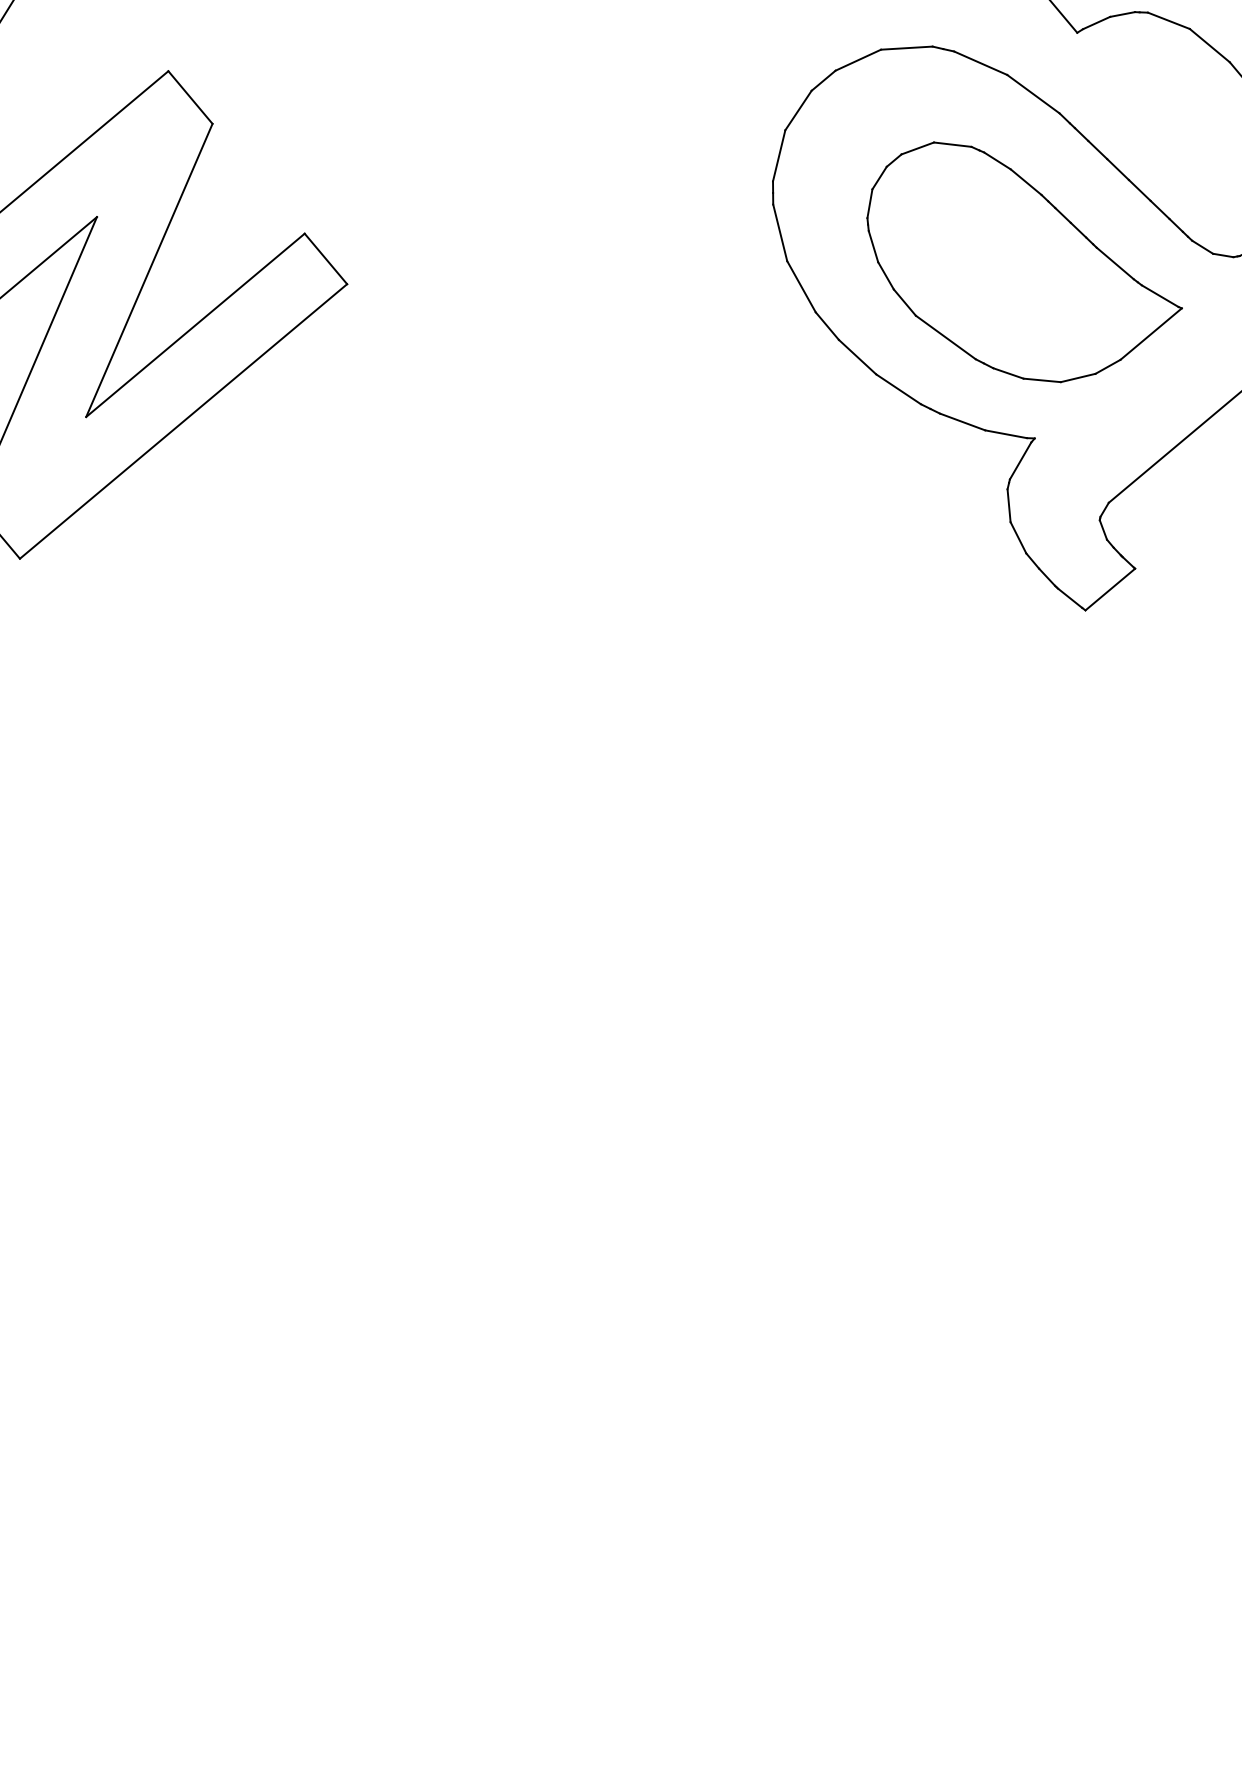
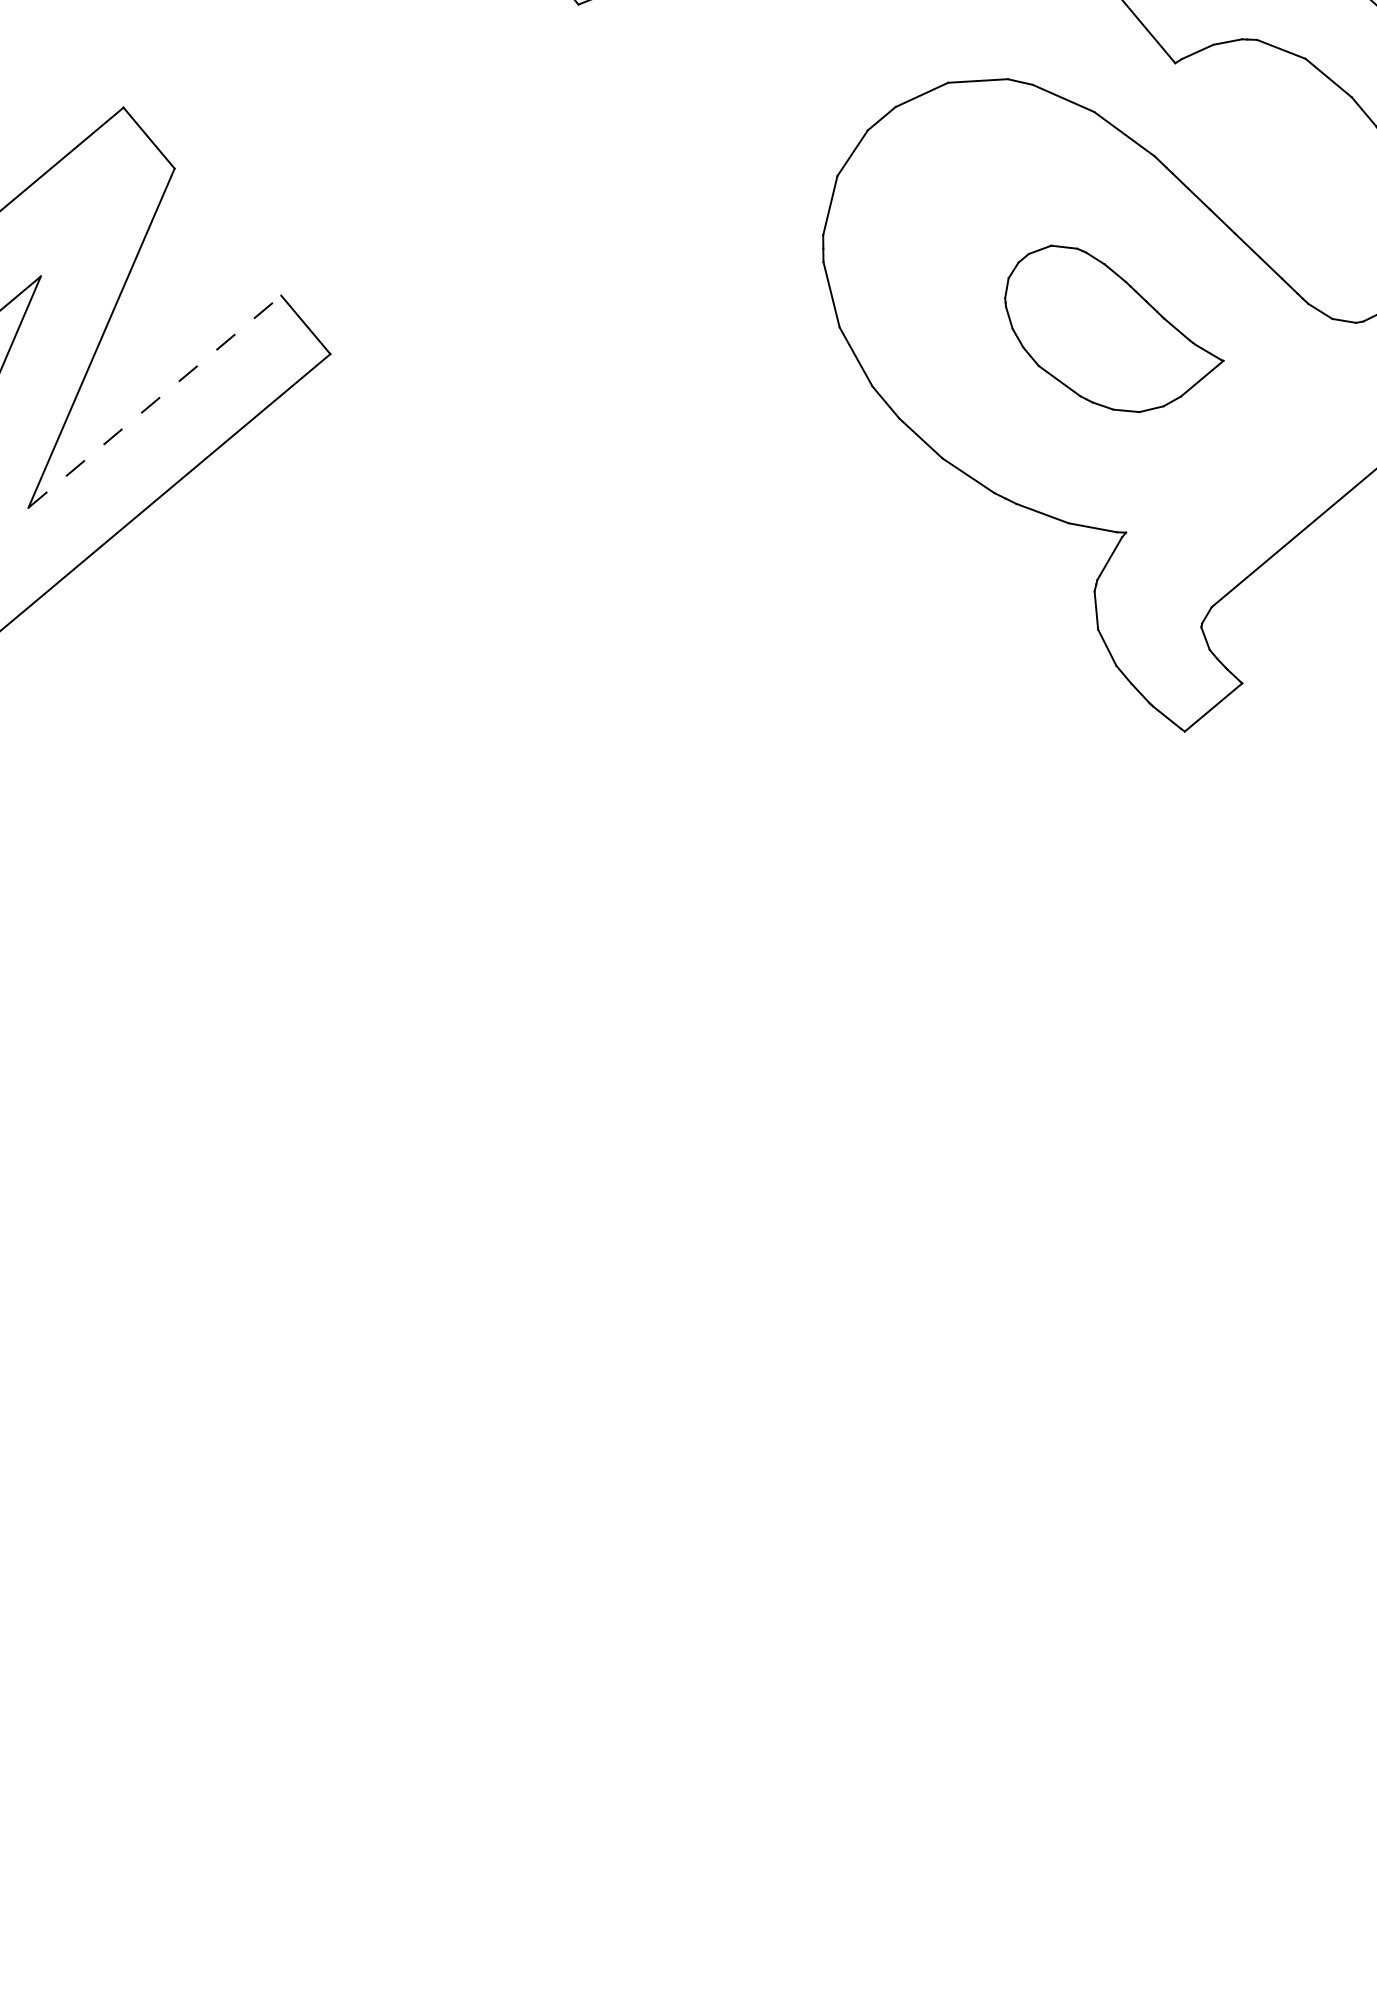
part: (1024, 262) -> (1114, 329), size x0.6
line: (195, 325) -> (154, 401), solid -> dashed

